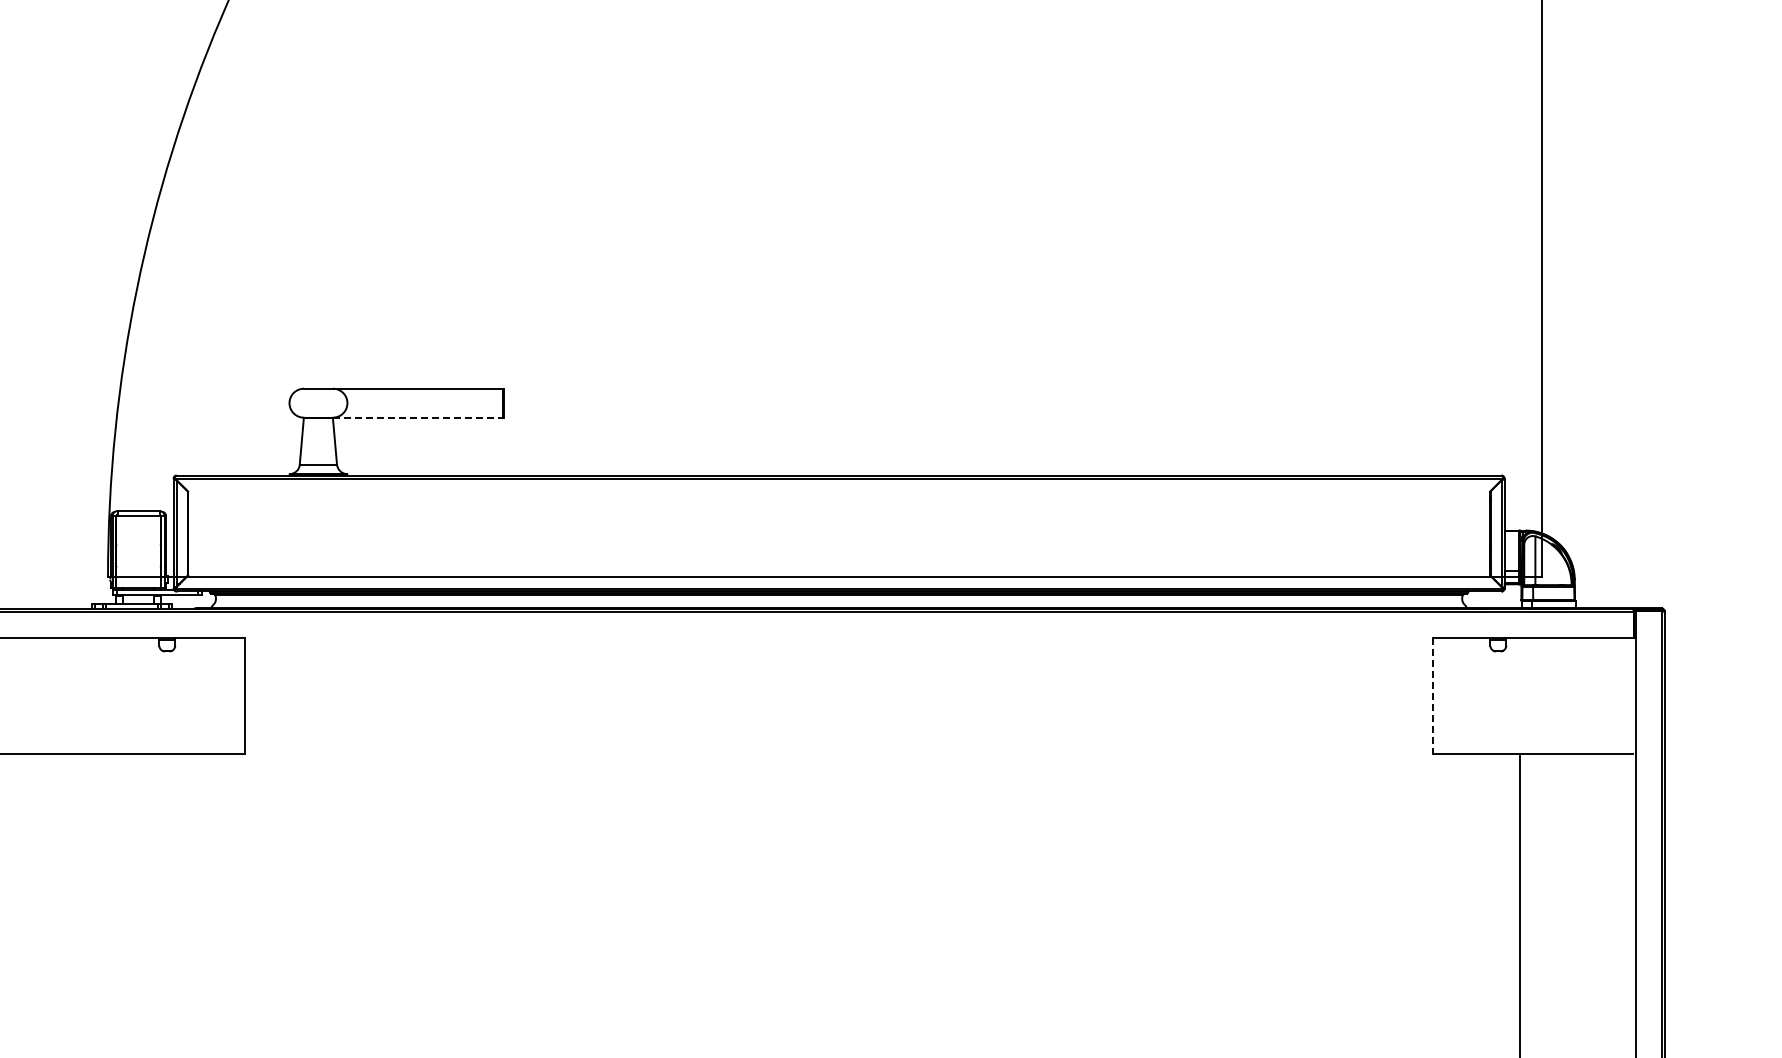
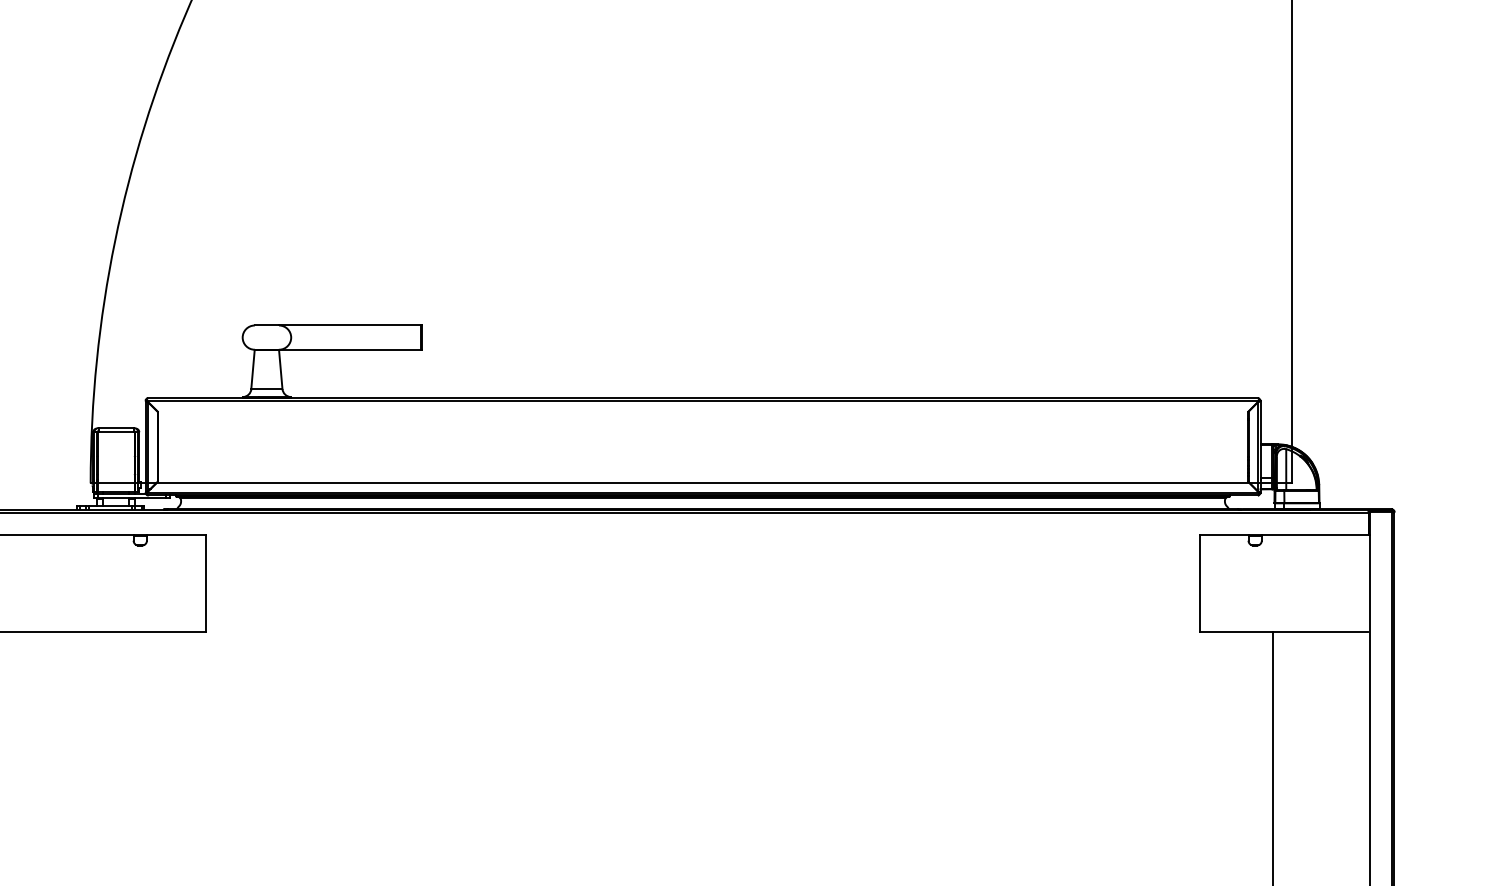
line: (417, 417) -> (349, 349), dashed -> solid
line: (1432, 696) -> (1200, 583), dashed -> solid

